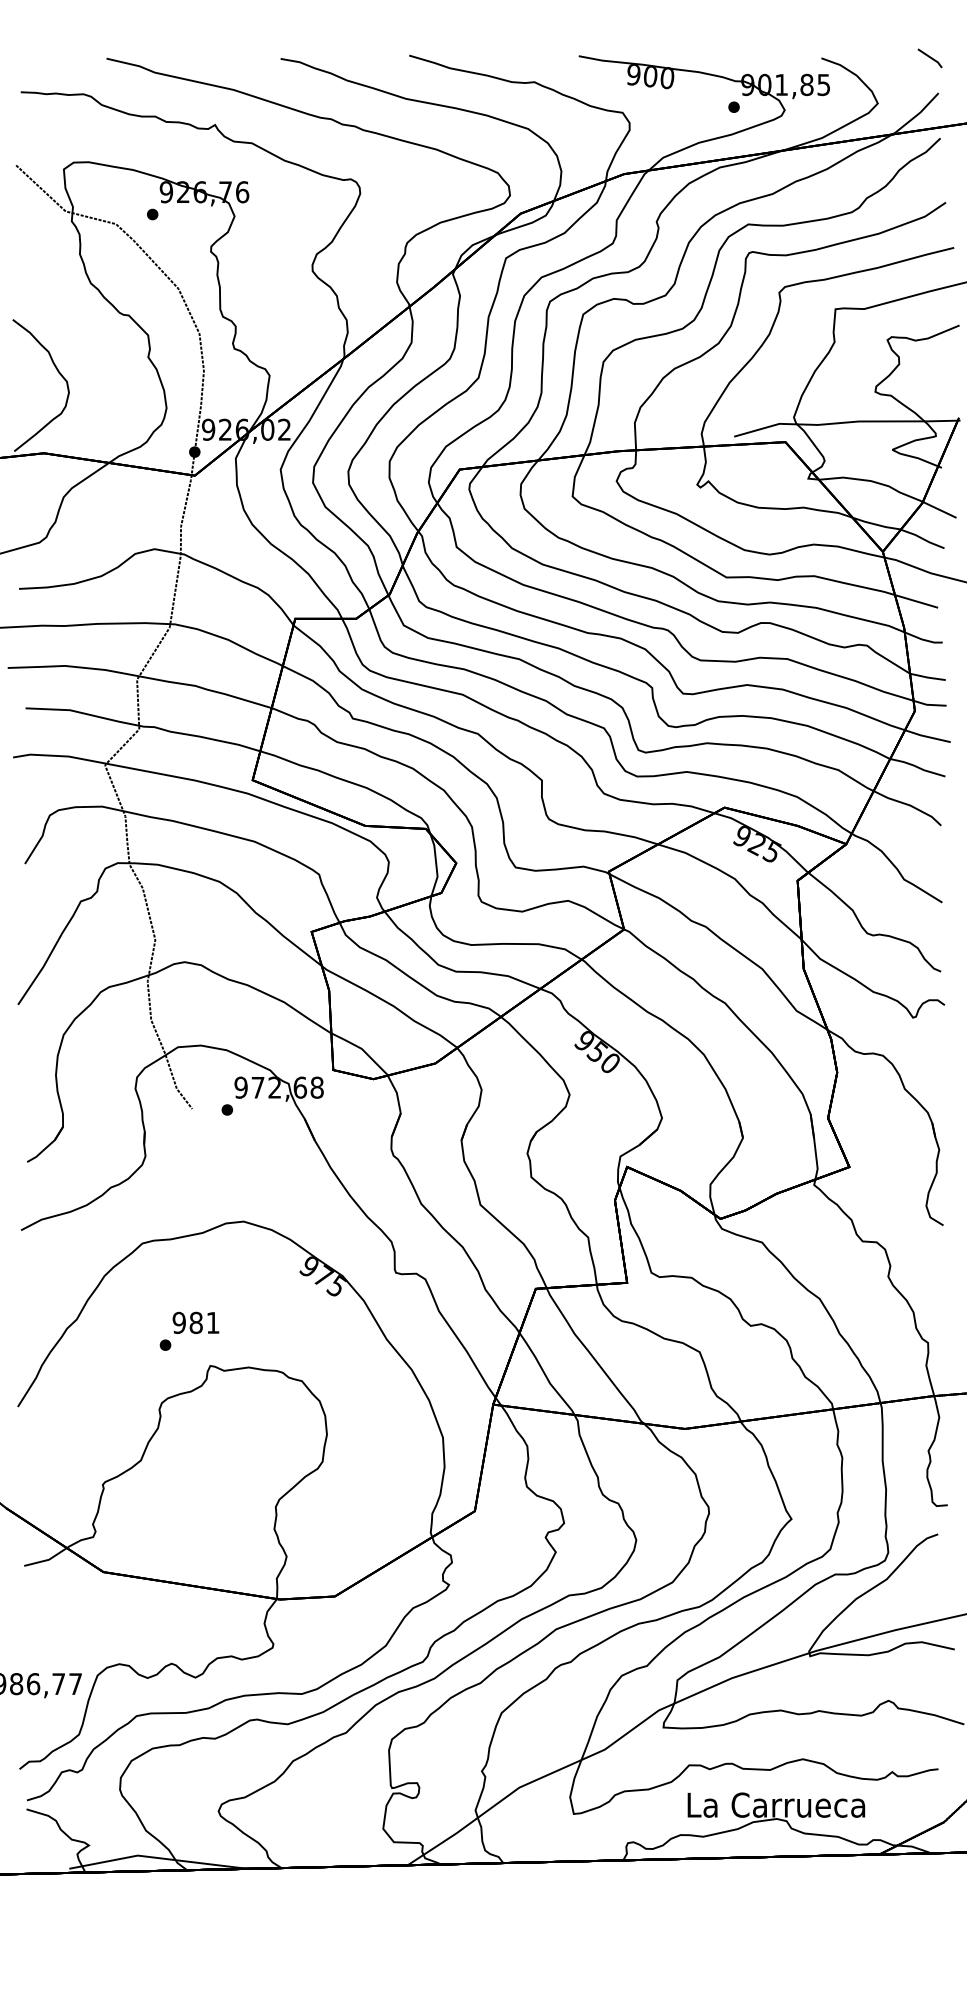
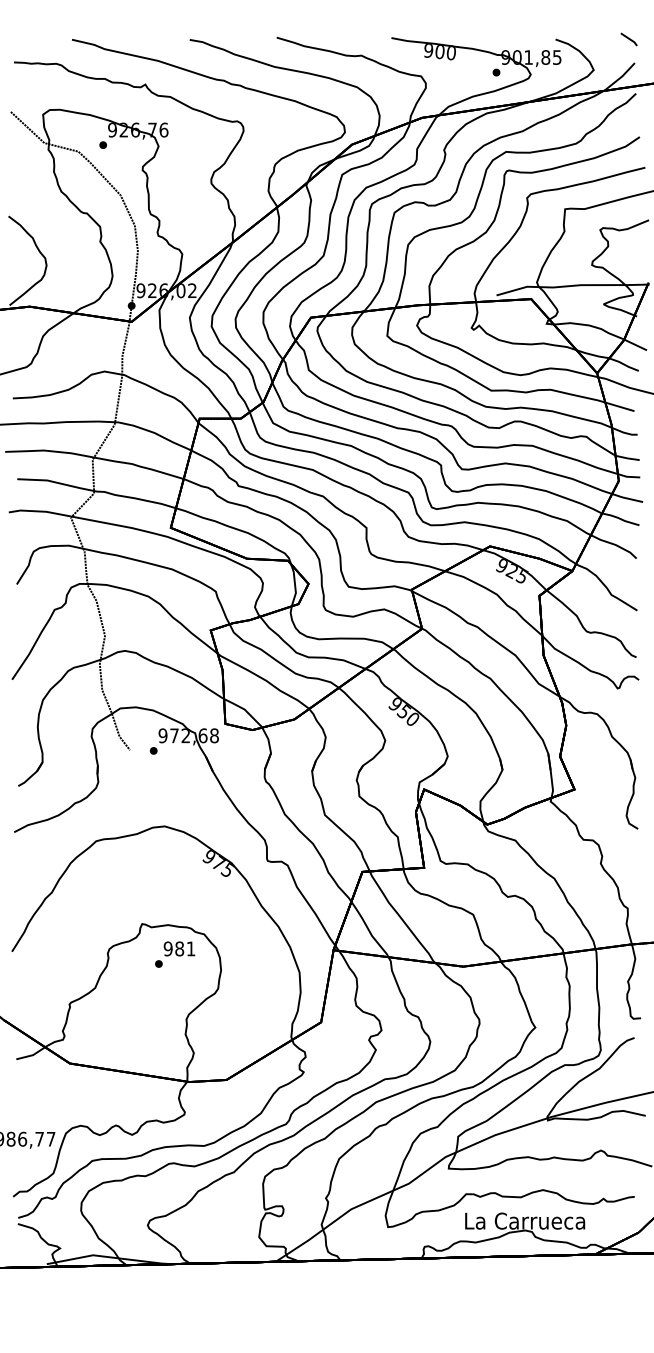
text: (190, 1331) -> (175, 954), moved

